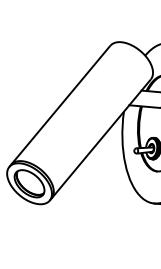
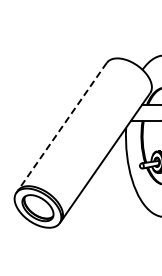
line: (60, 104) -> (62, 126), solid -> dashed

